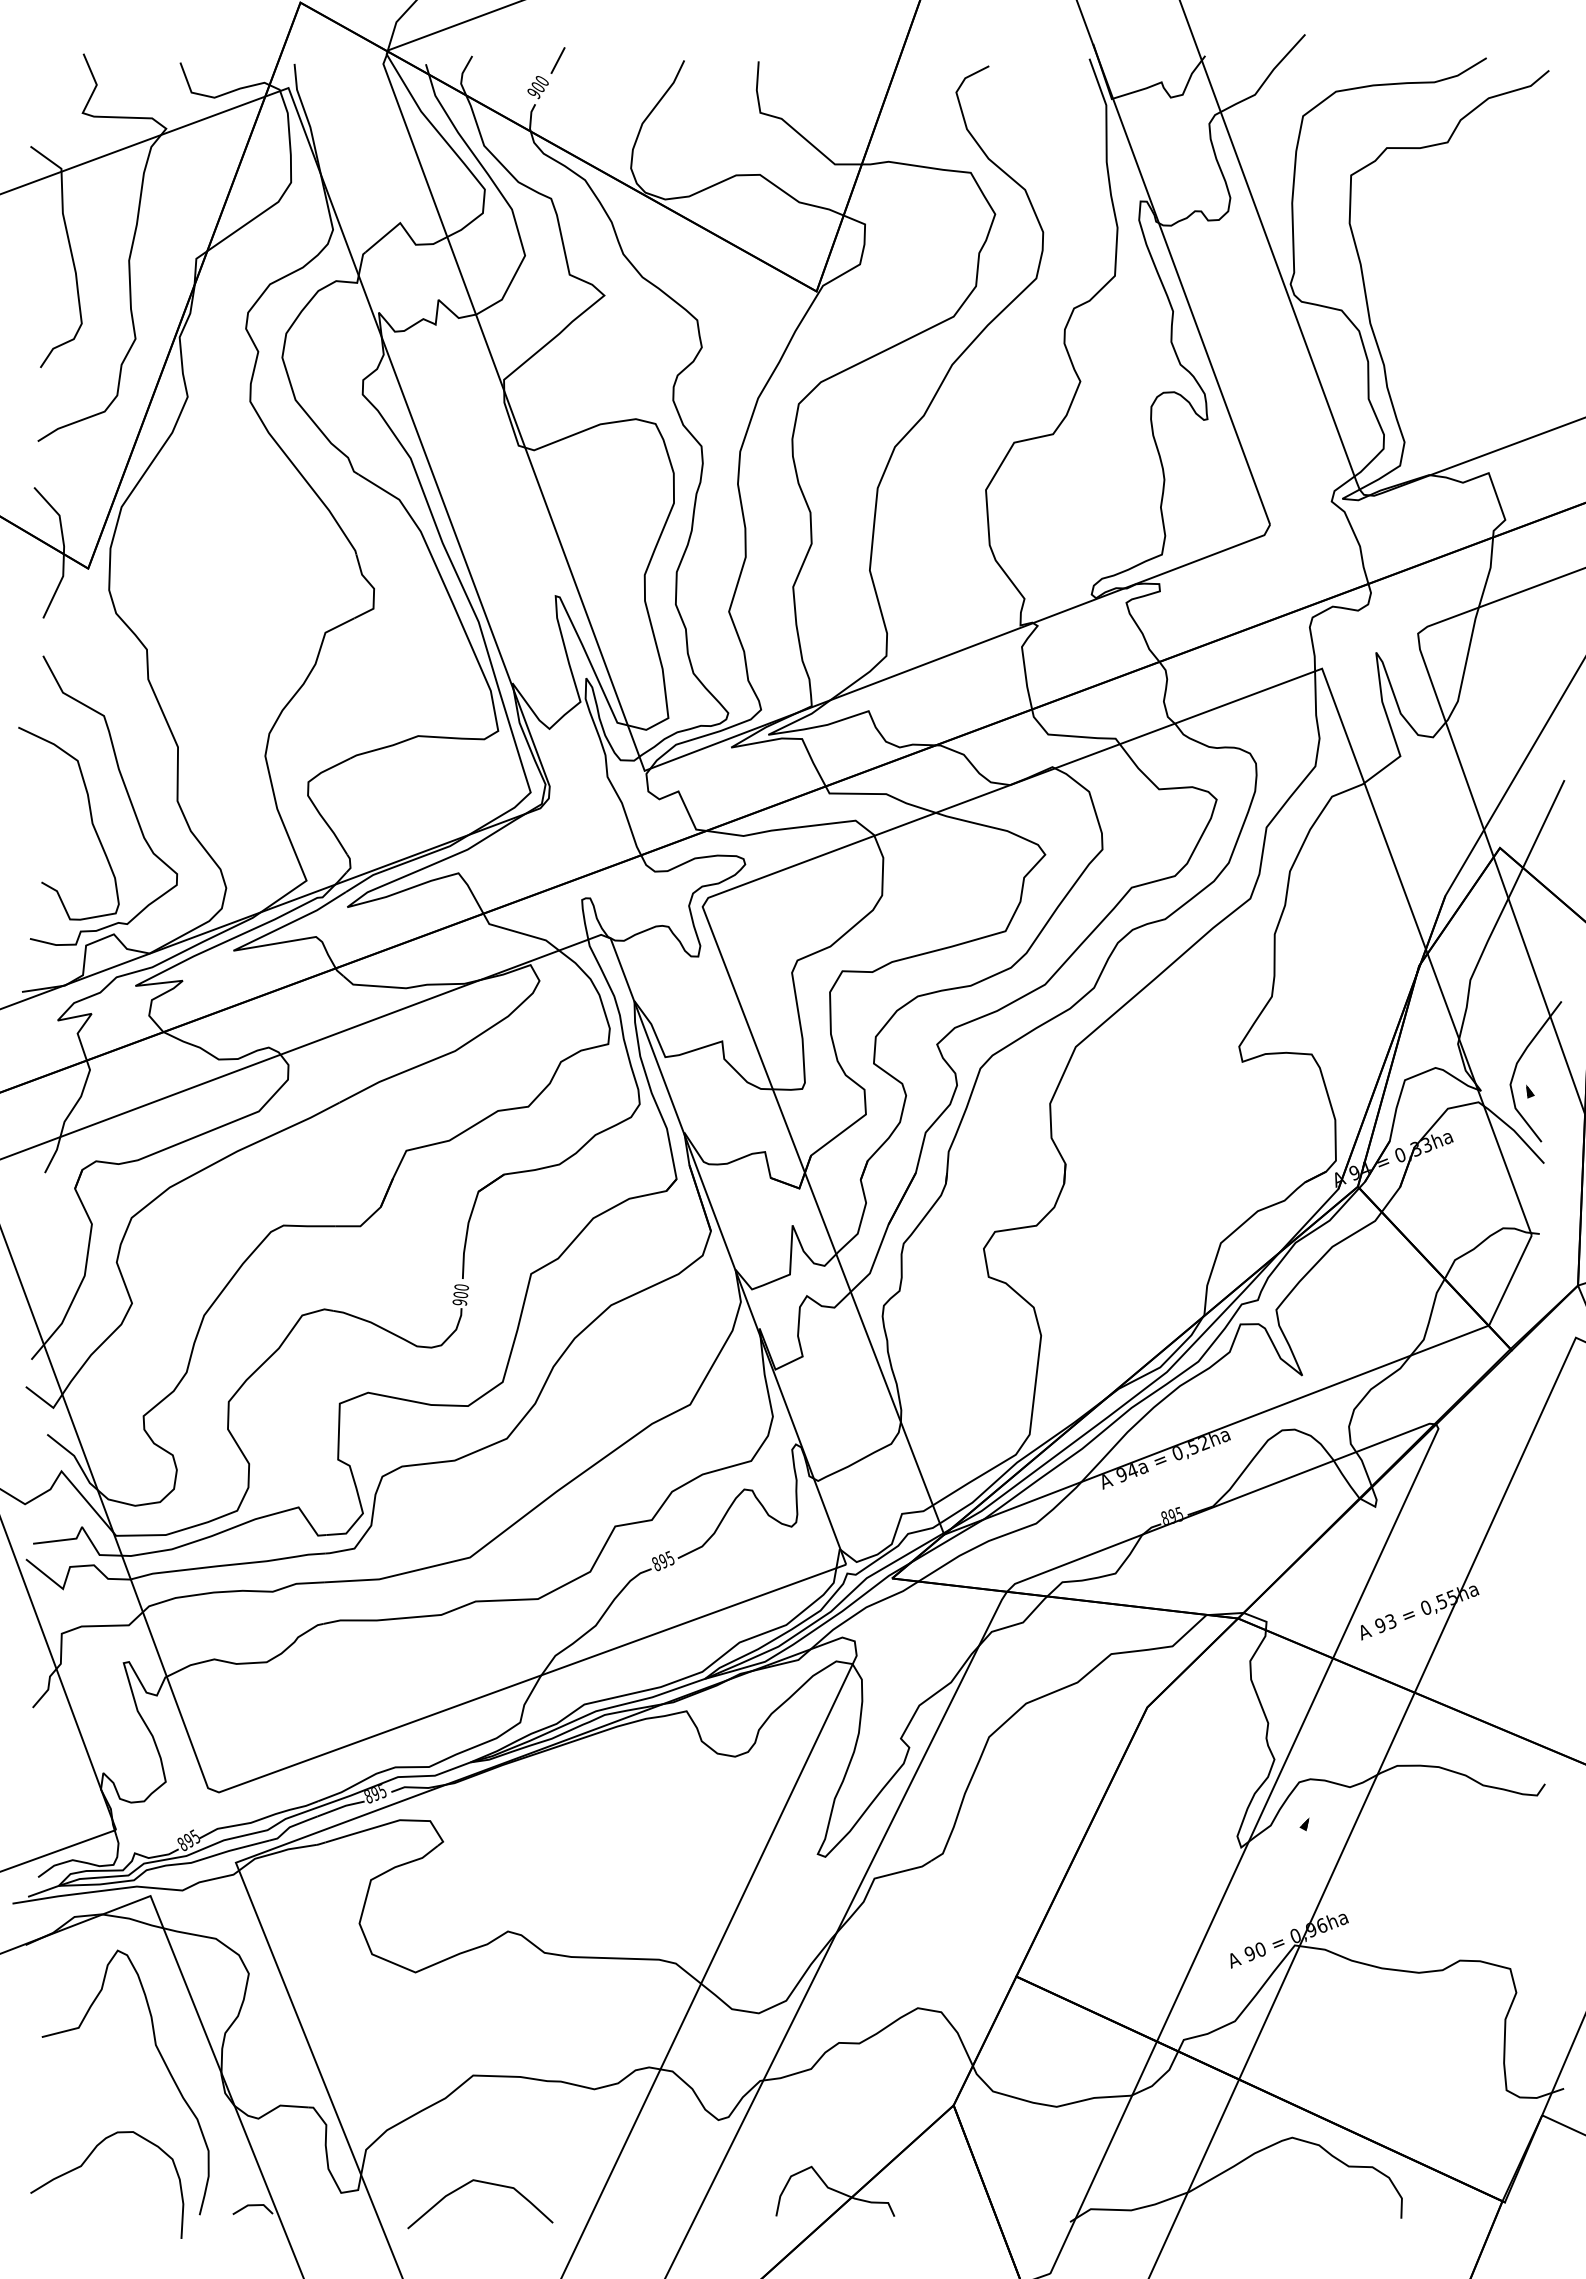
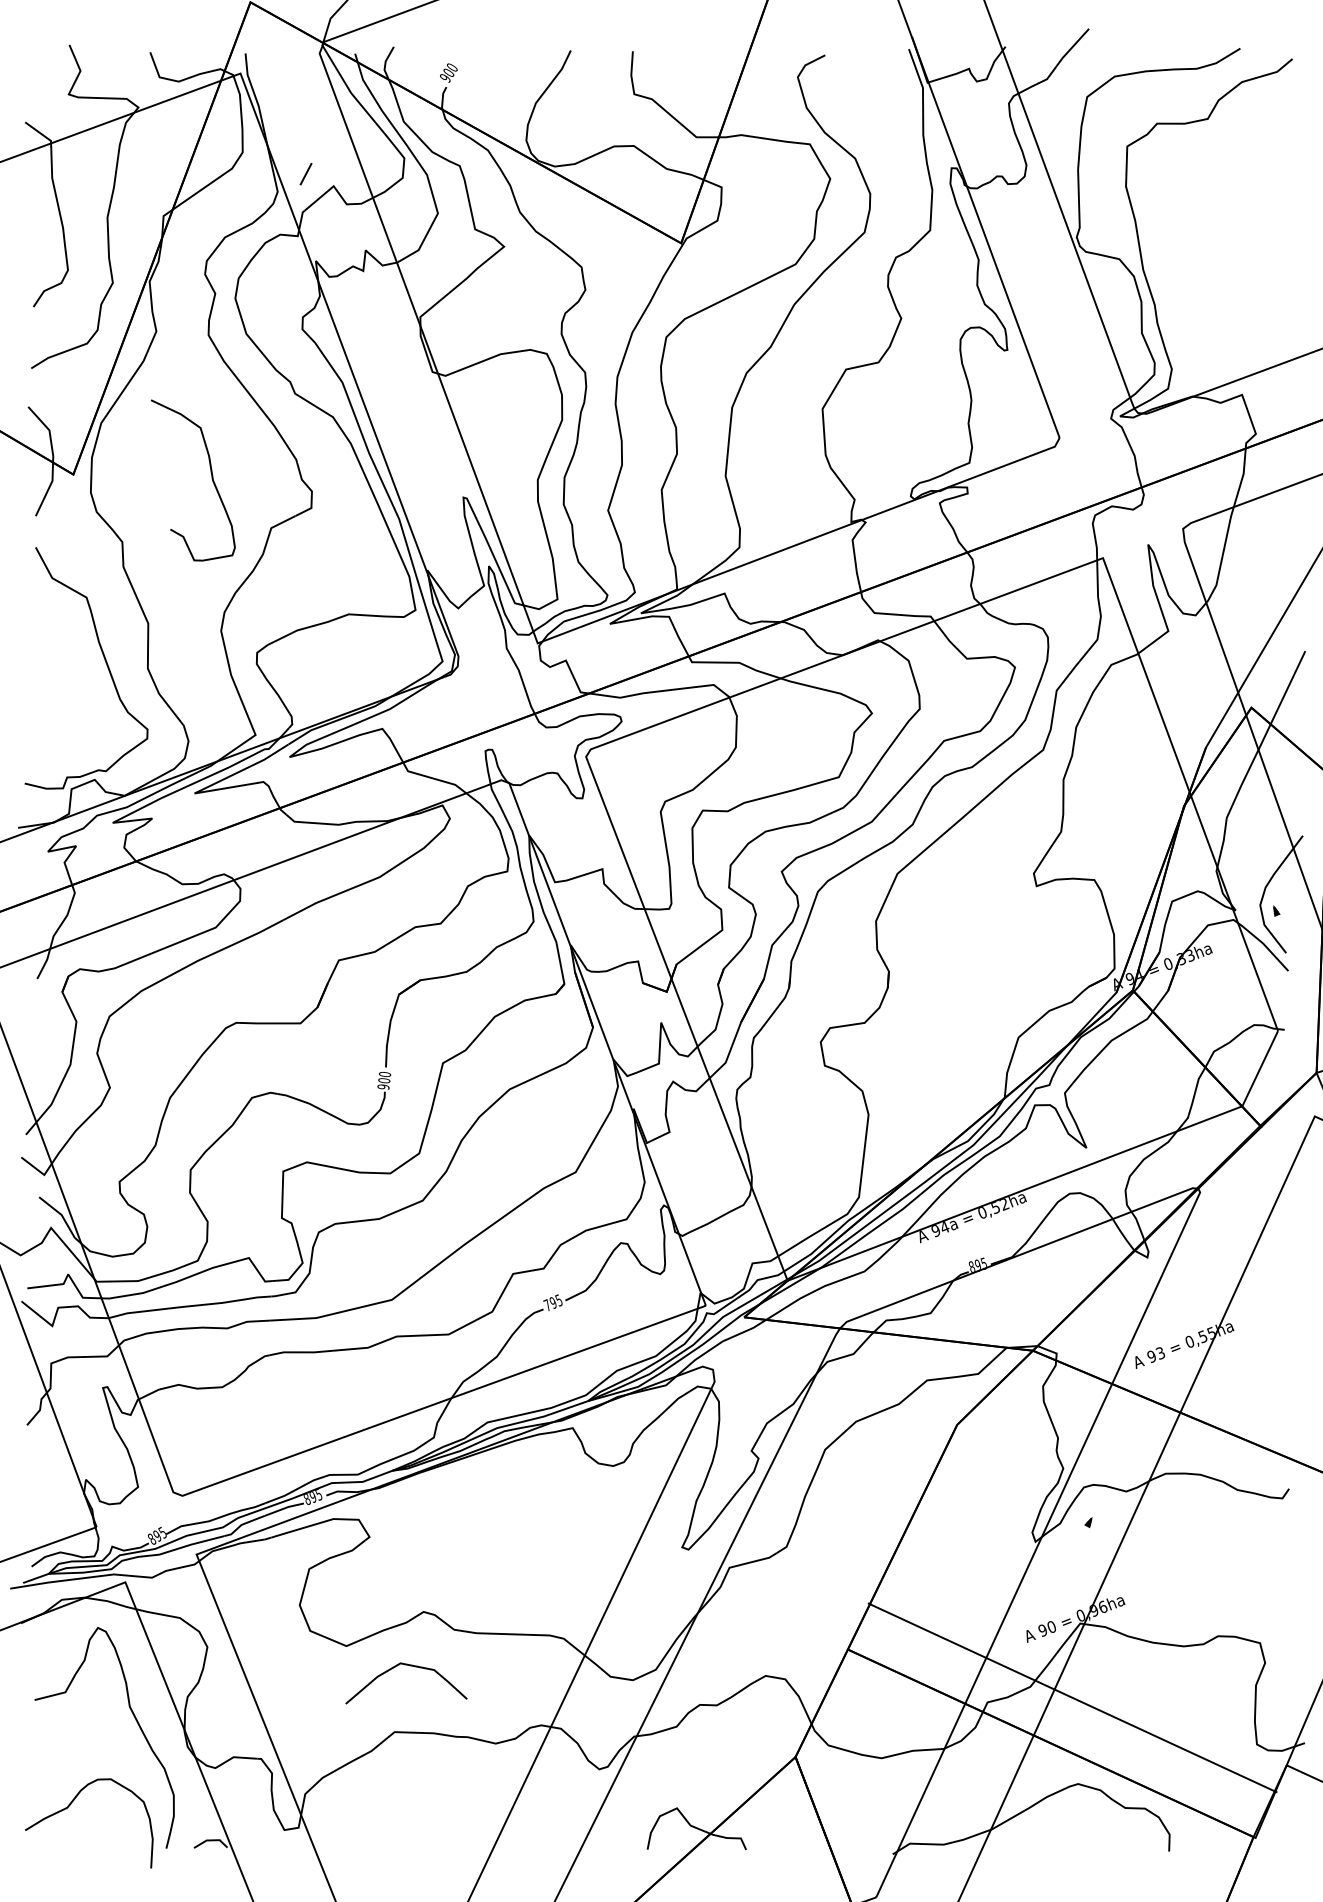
line: (557, 60) -> (305, 174), moved
curve: (90, 818) -> (211, 476), moved
text: (655, 1563) -> (546, 1304), 895 -> 795
line: (1260, 2089) -> (1072, 1697), moved
curve: (483, 2183) -> (409, 1666), moved

